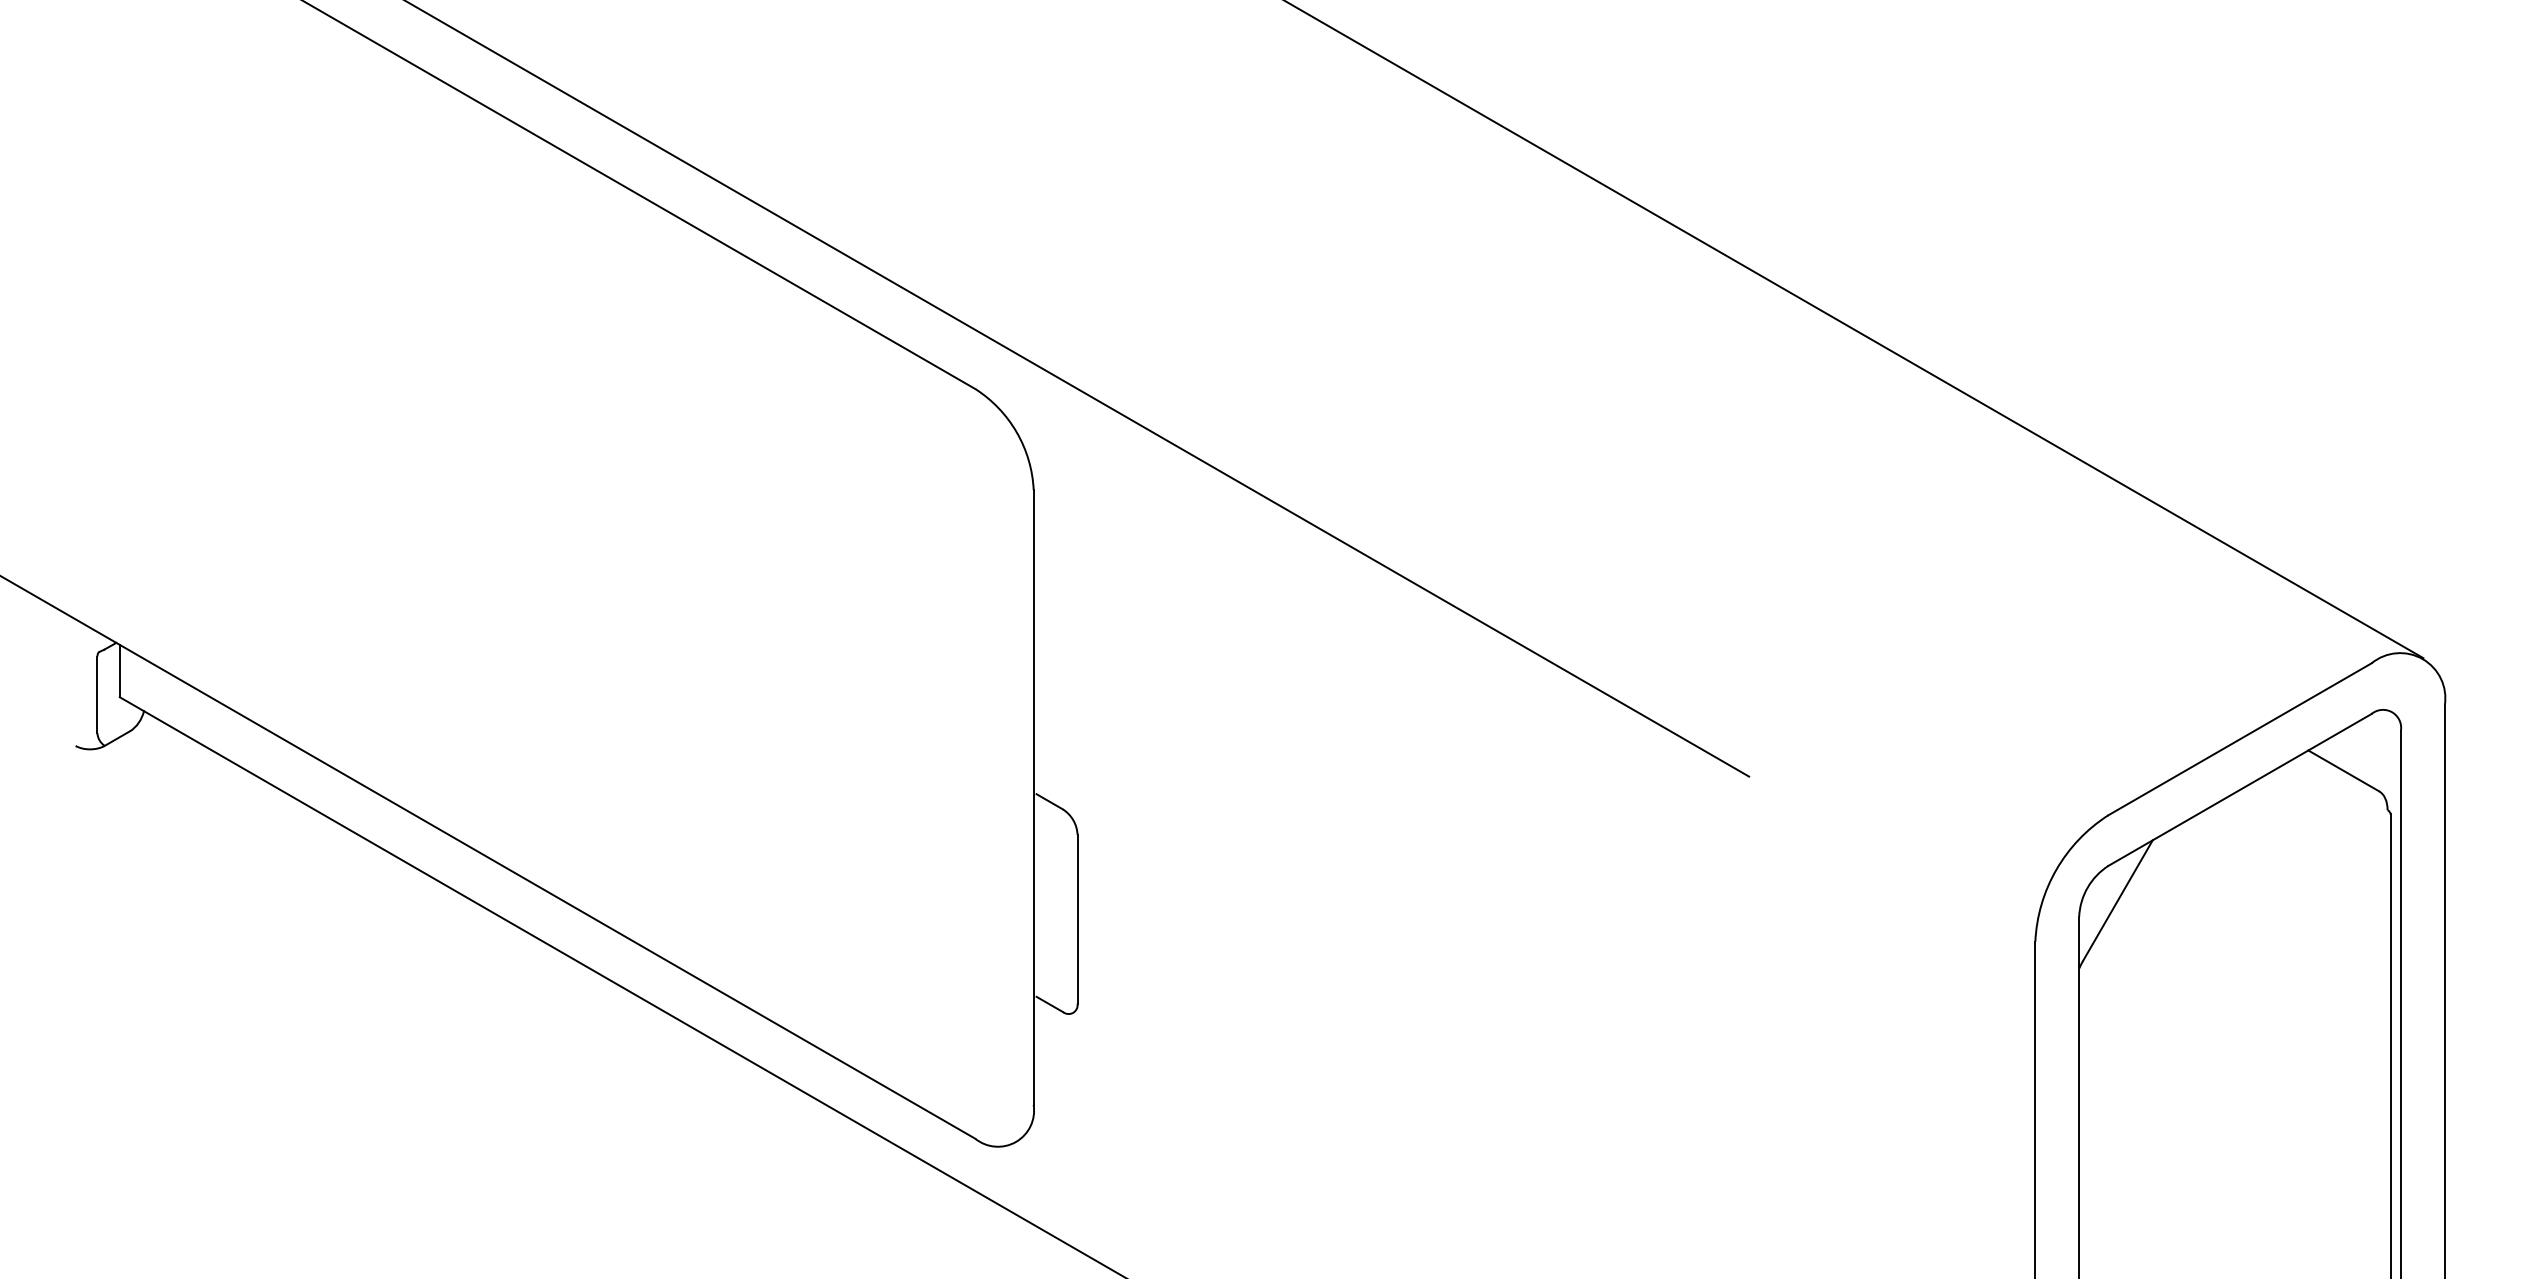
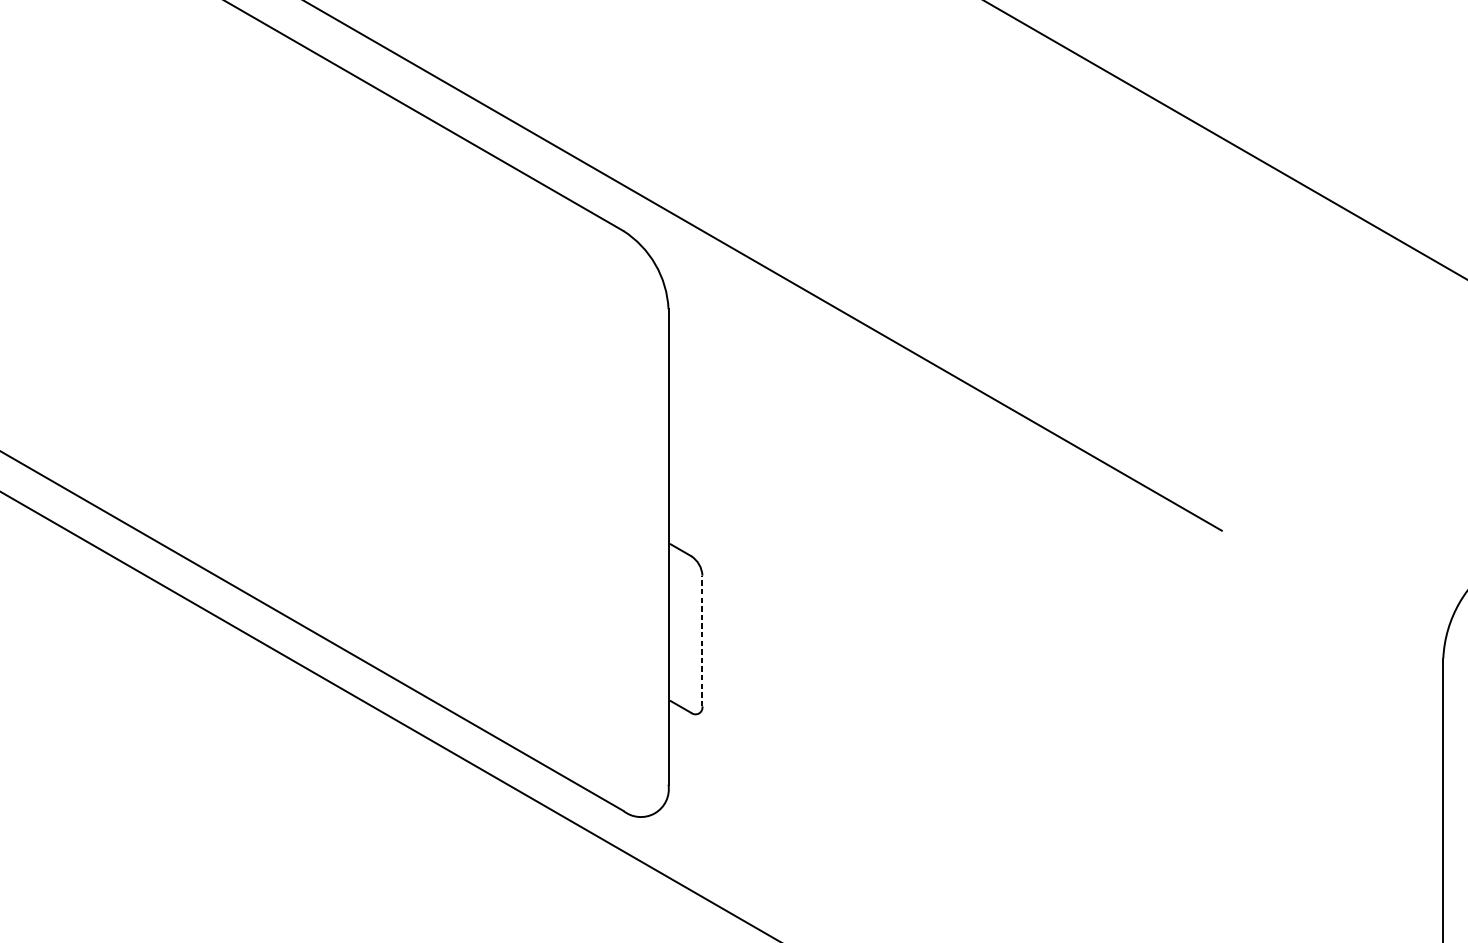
line: (1077, 918) -> (702, 640), solid -> dashed

